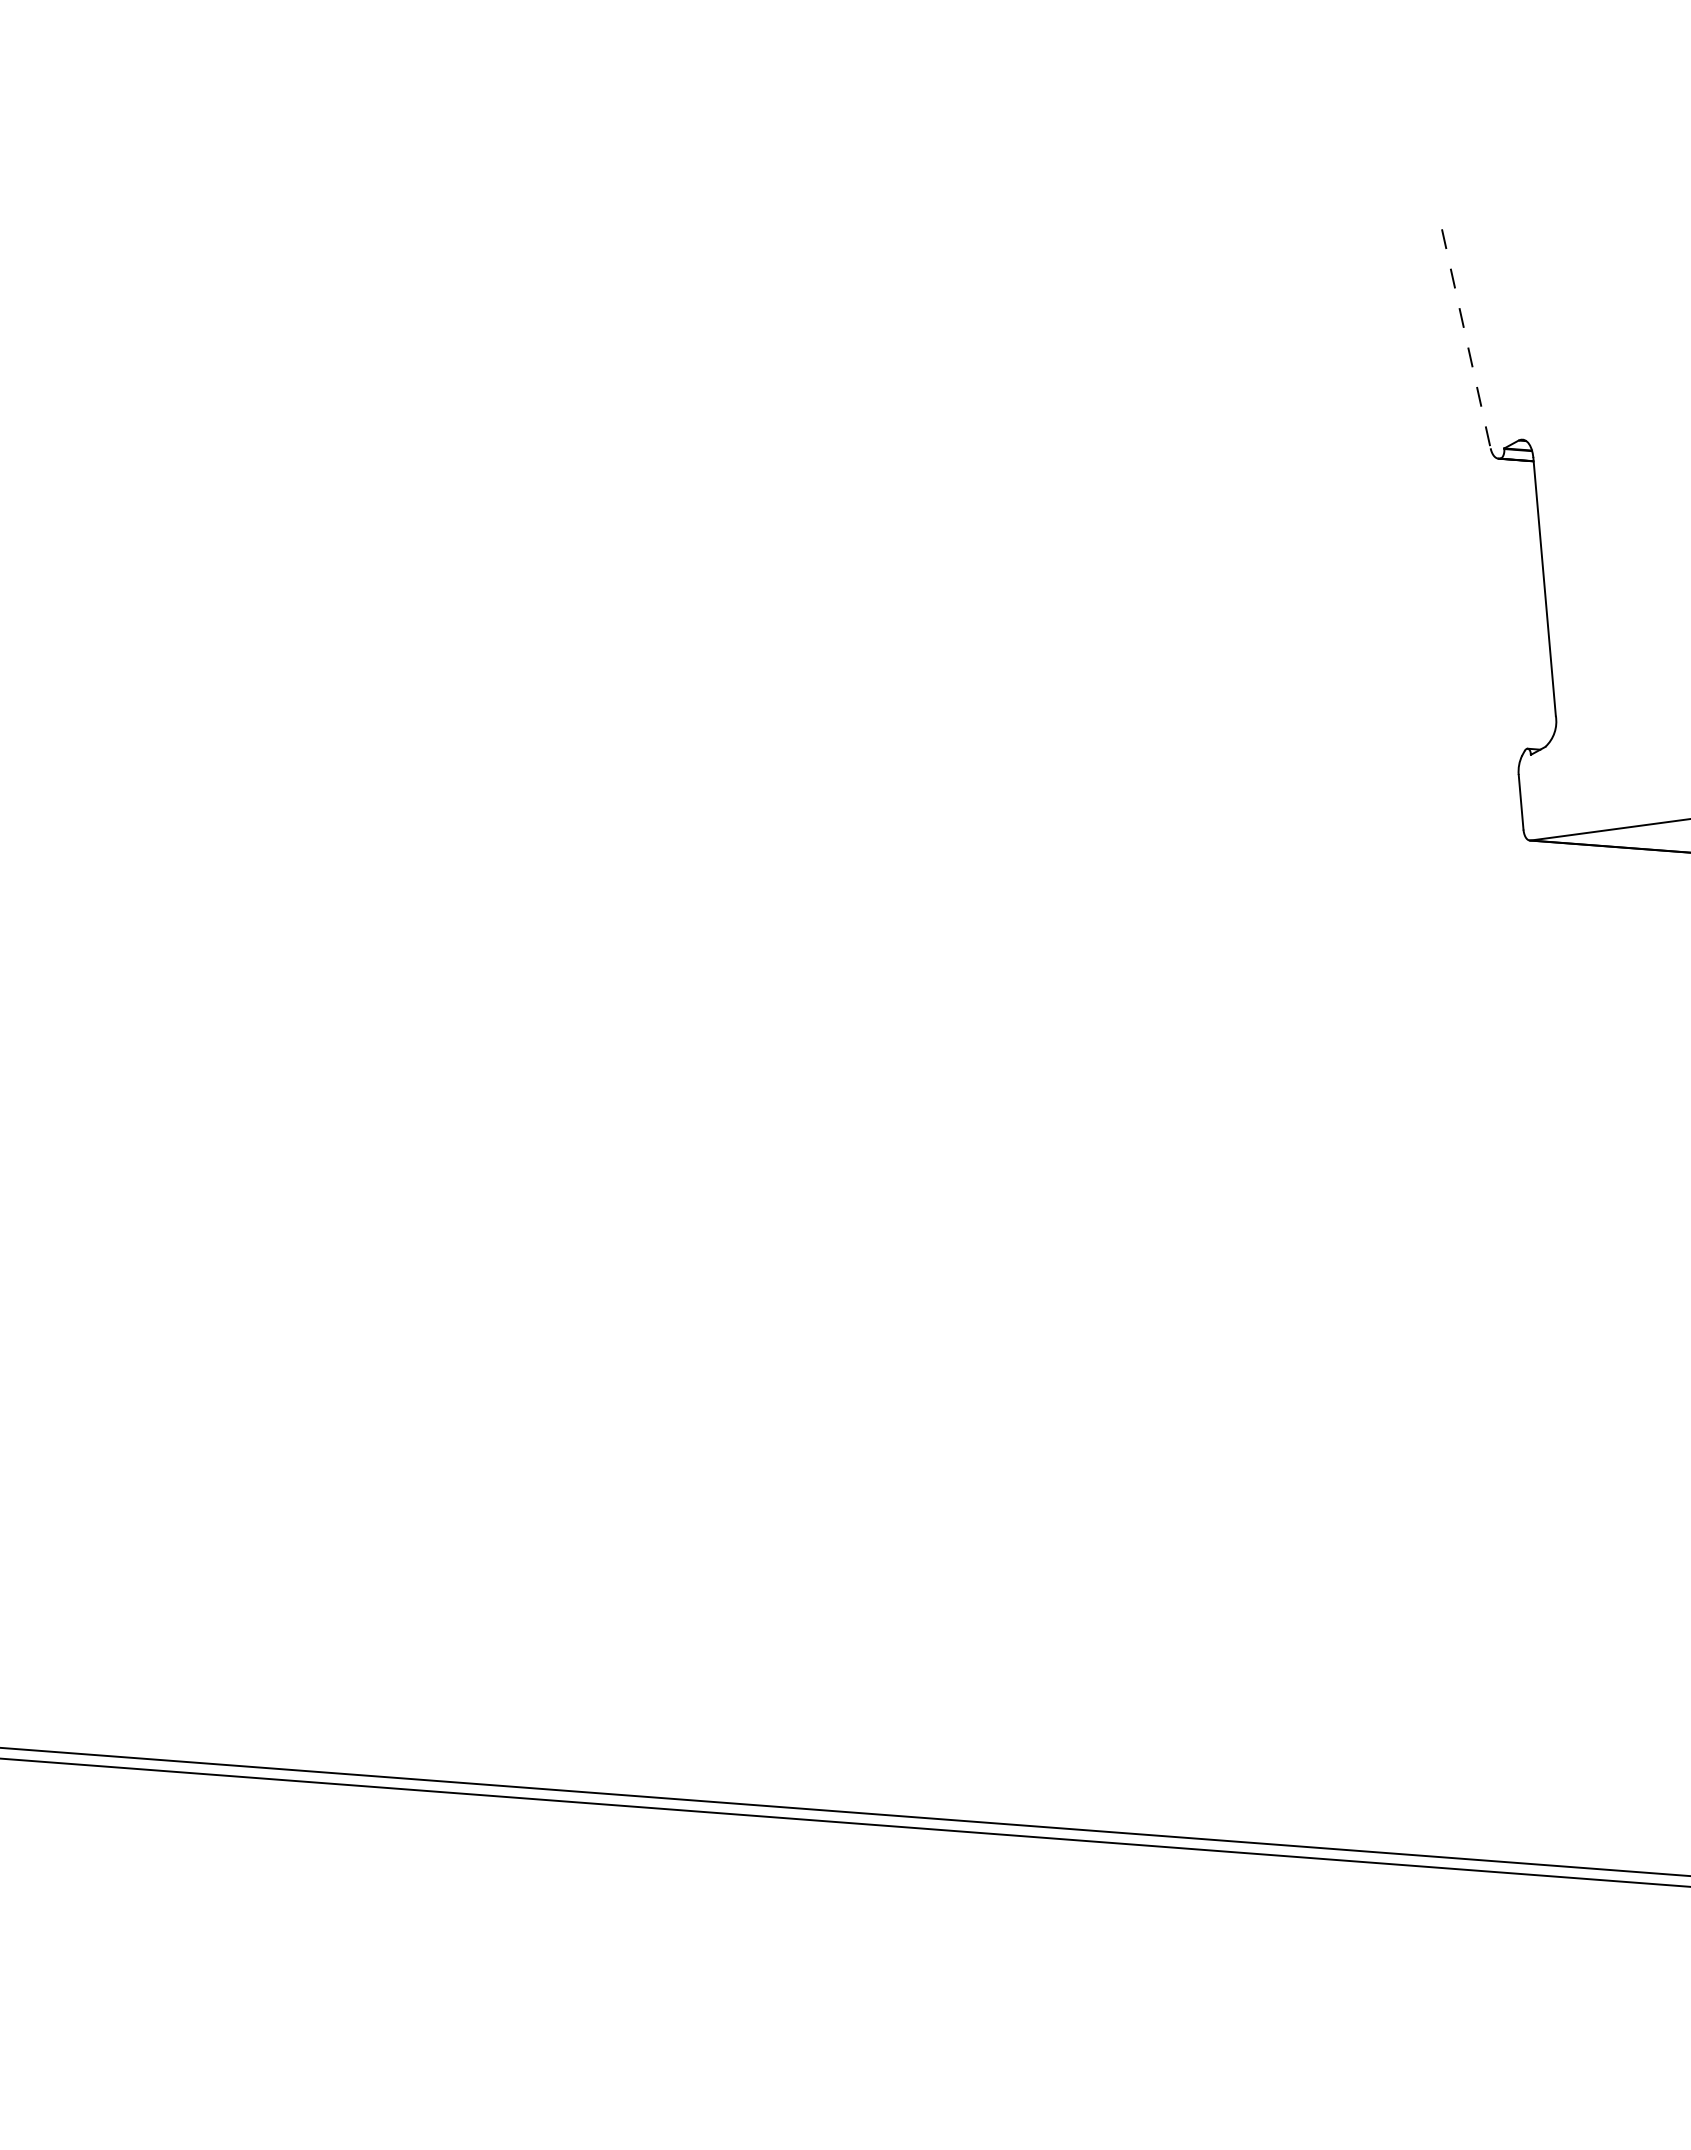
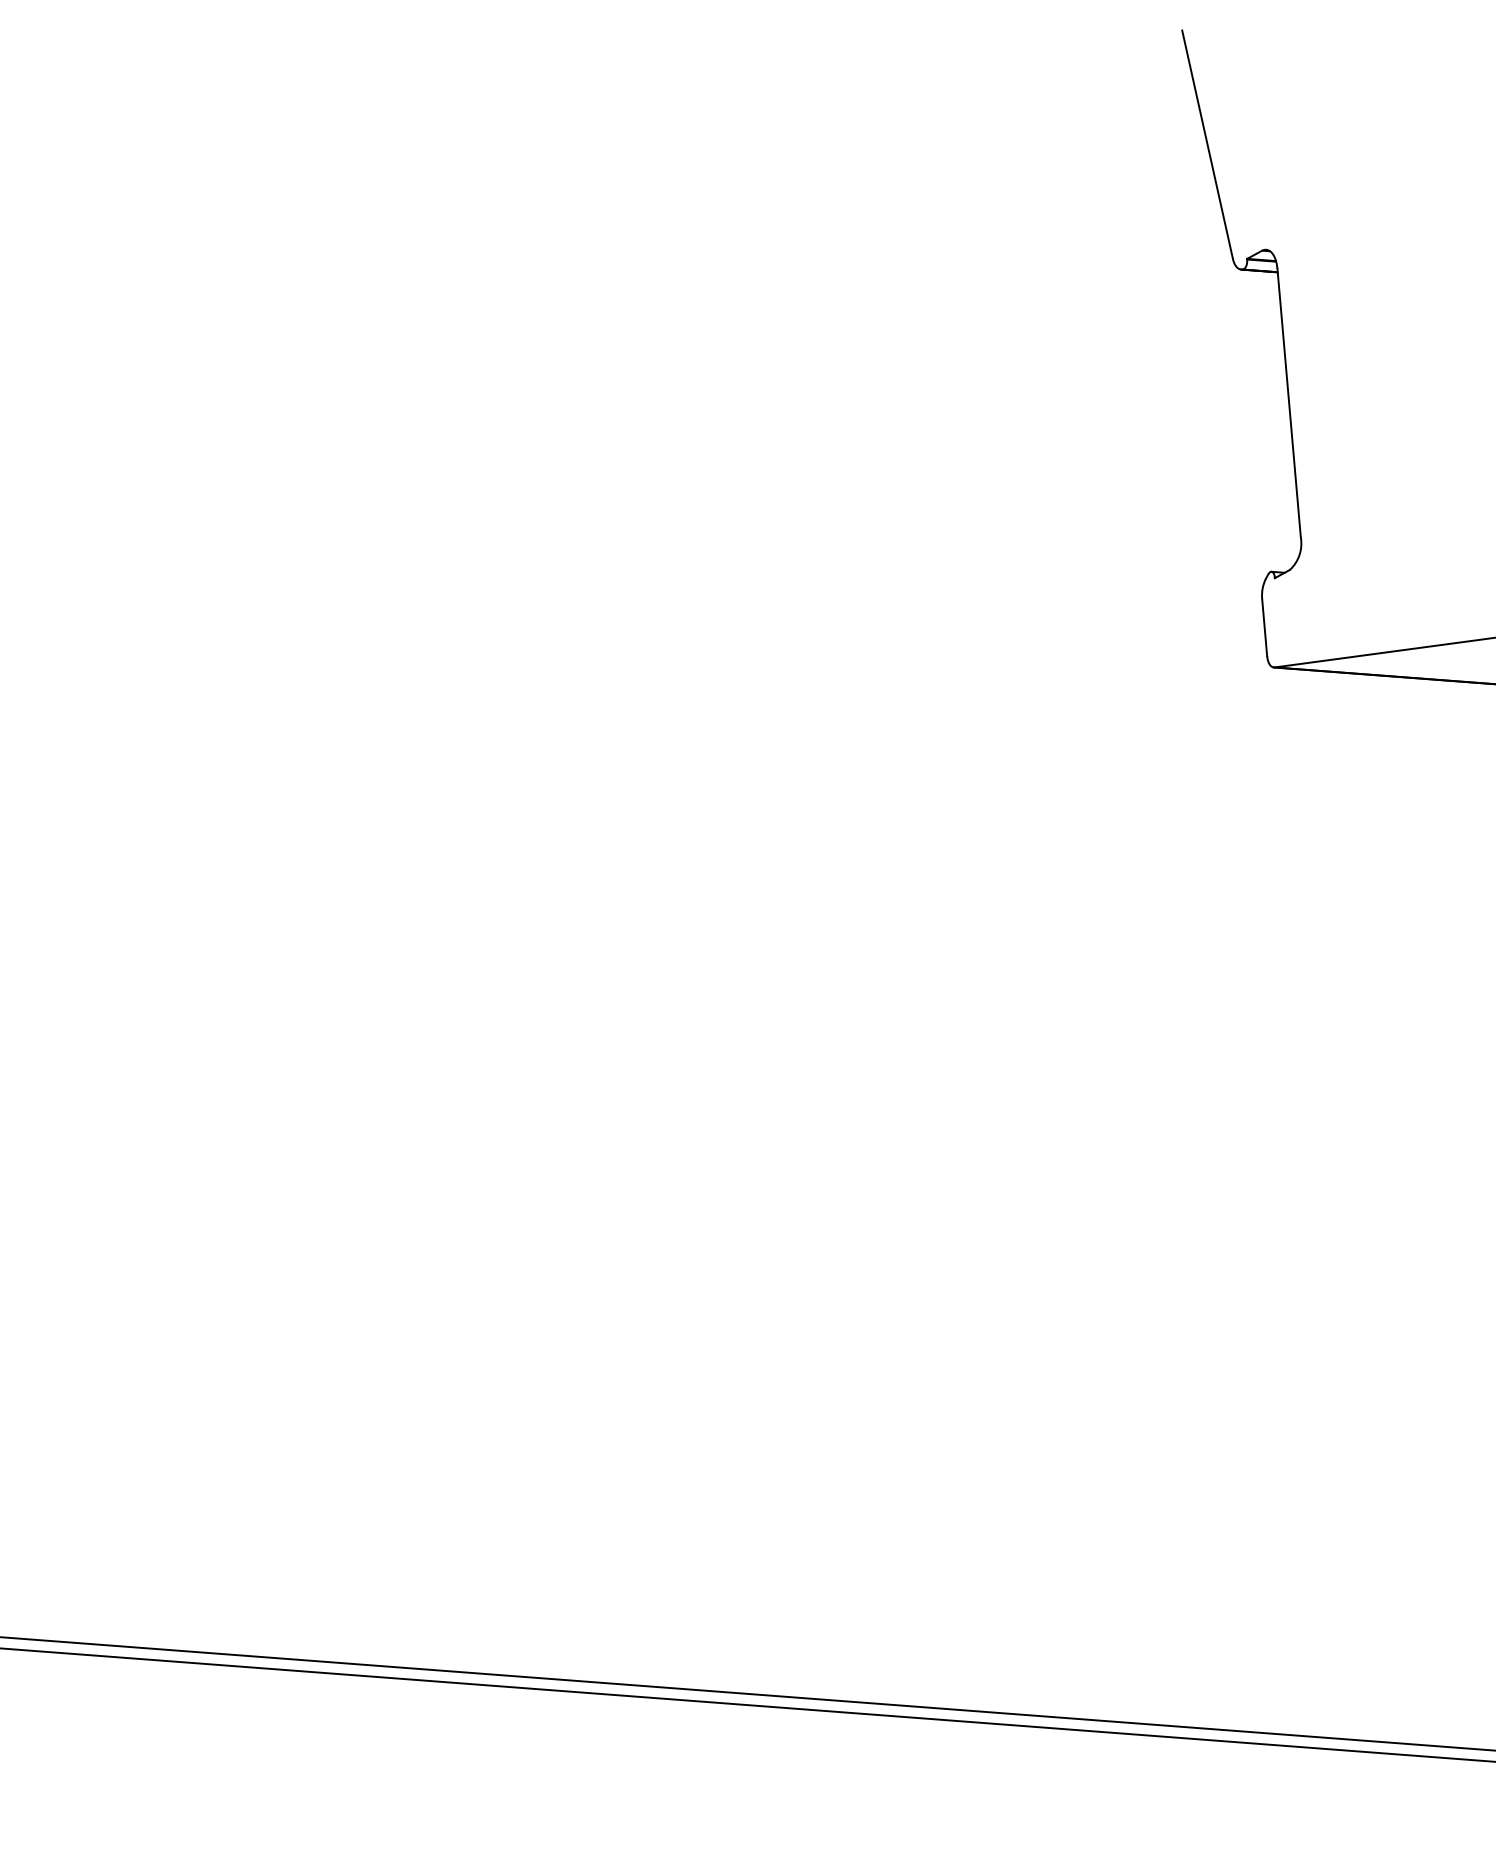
line: (1466, 339) -> (1207, 145), dashed -> solid

